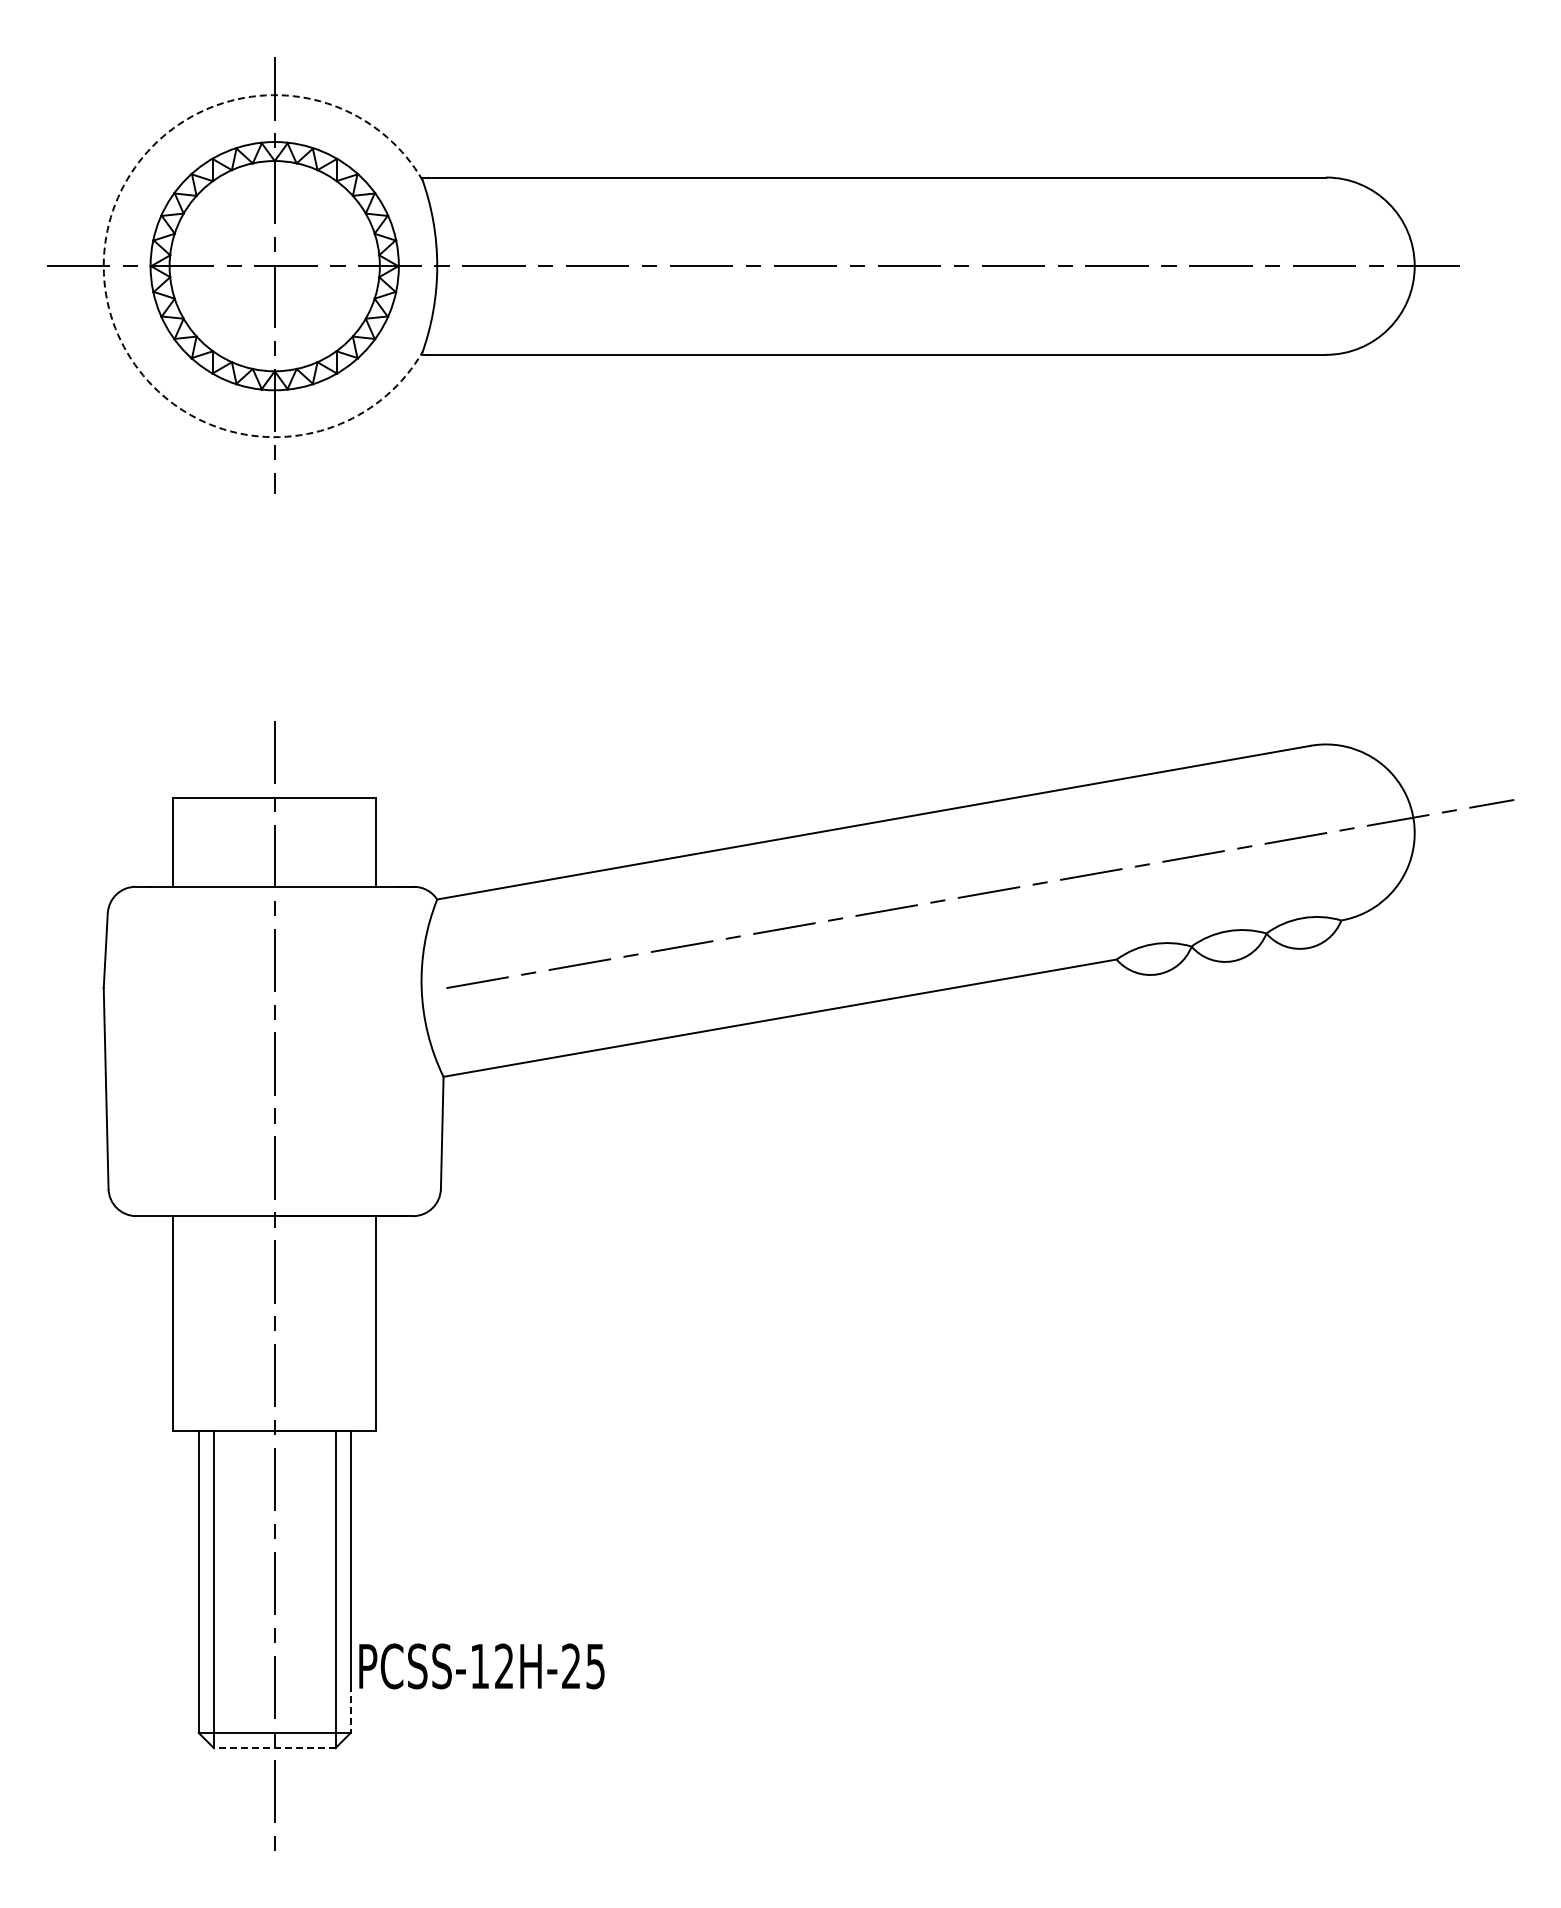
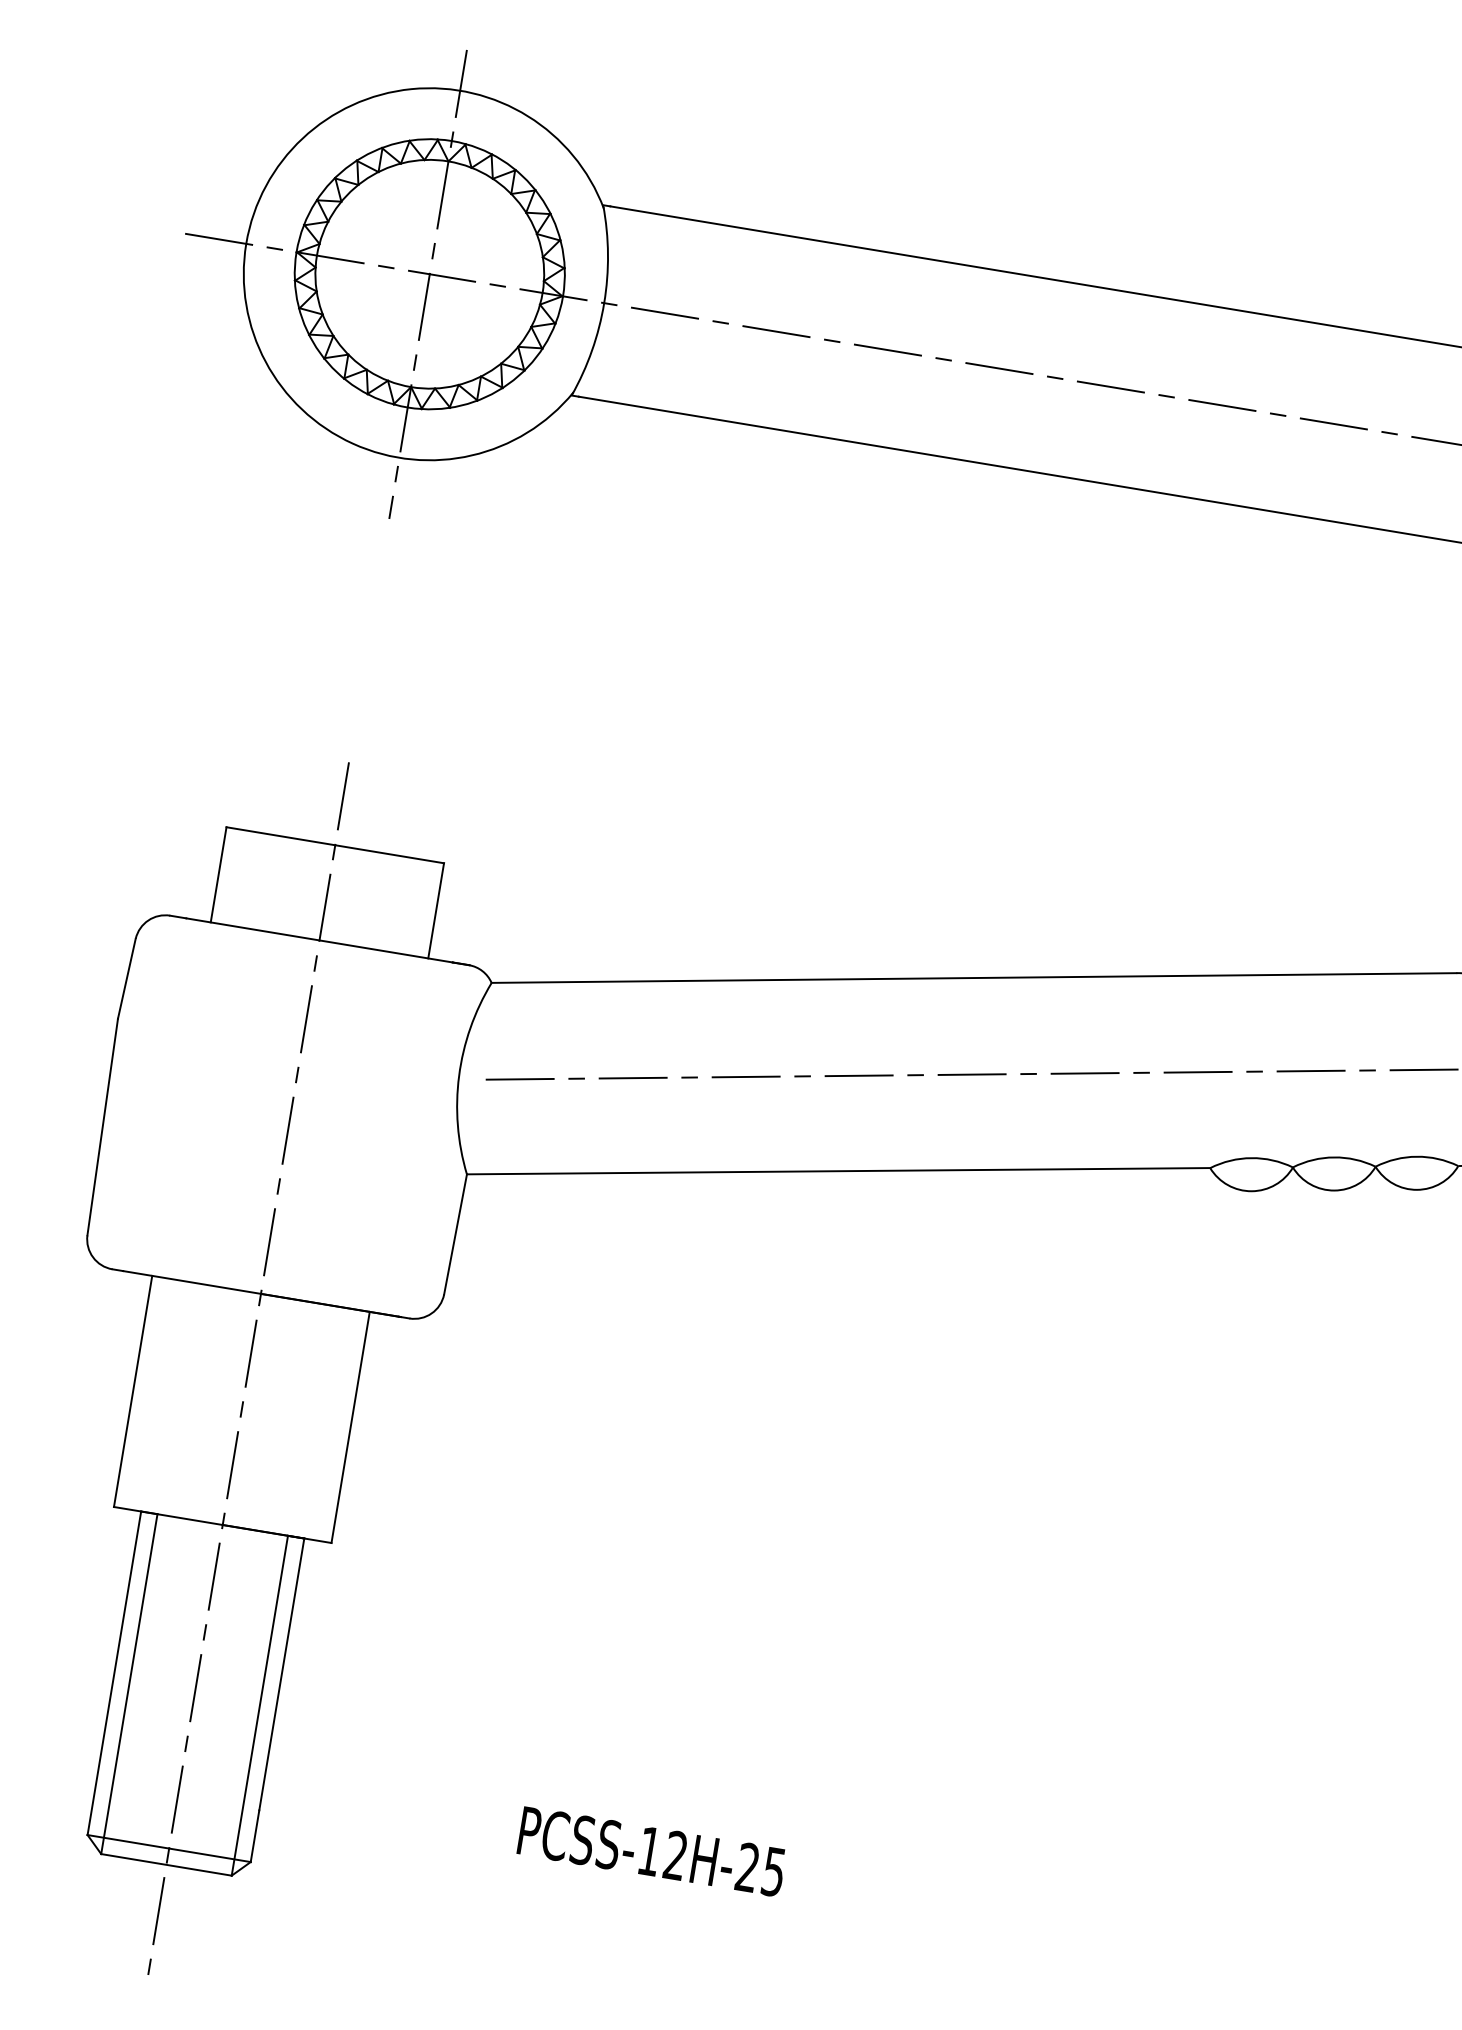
arc: (103, 266) -> (245, 244), dashed -> solid
text: (481, 1666) -> (651, 1851), moved
line: (350, 1709) -> (254, 1836), dashed -> solid
line: (274, 1748) -> (166, 1865), dashed -> solid

